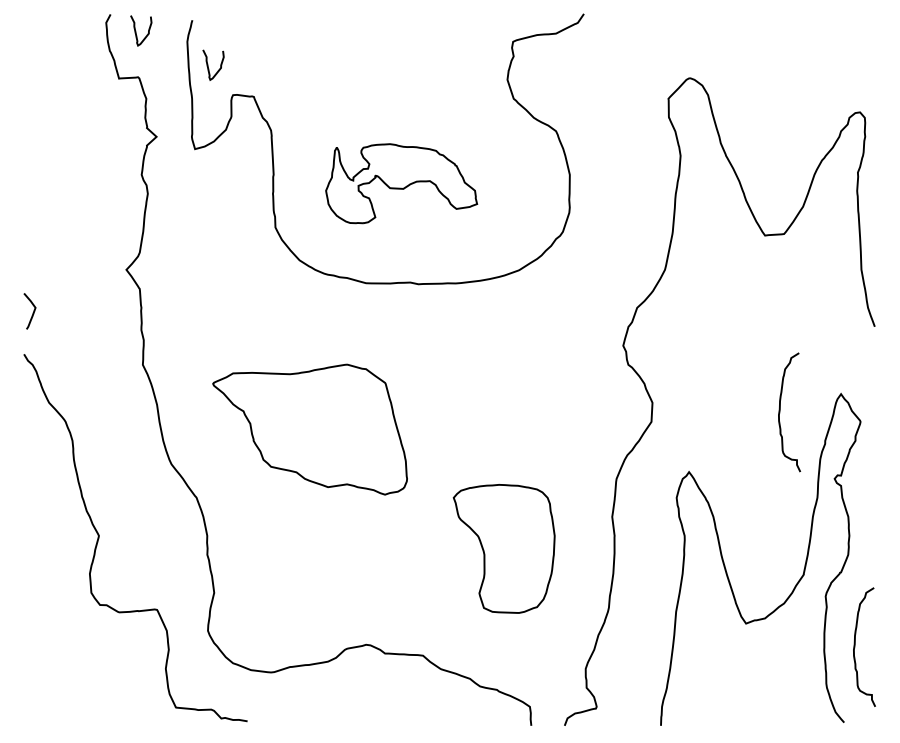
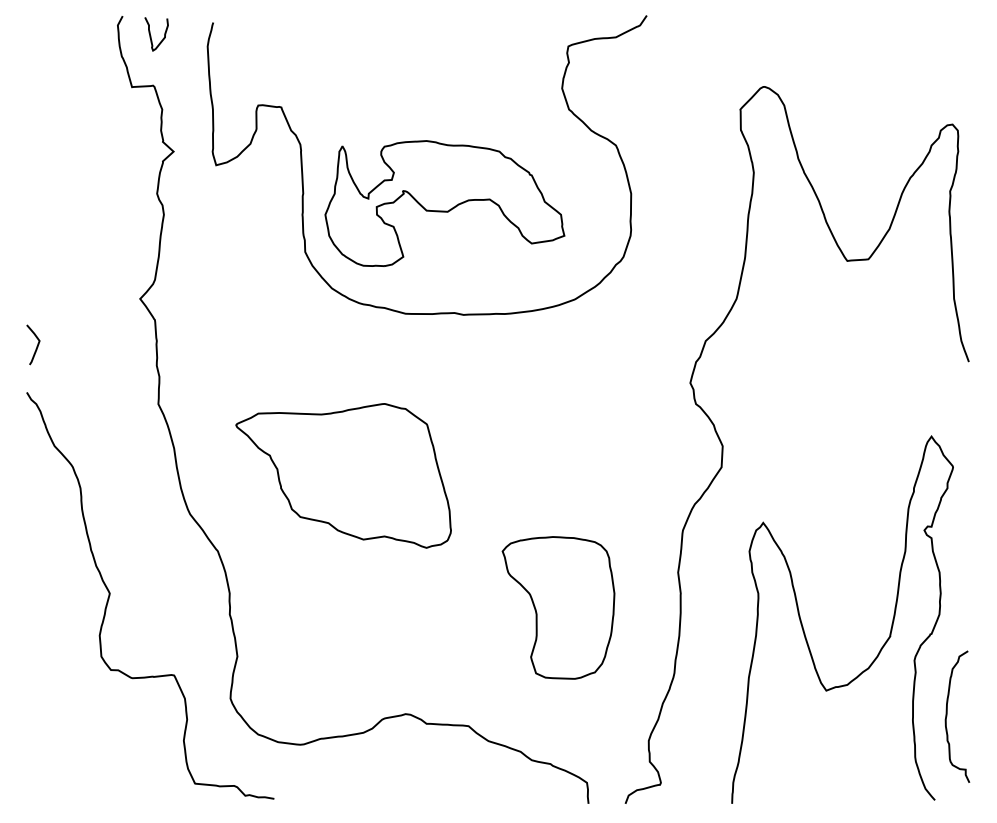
curve: (208, 66) -> (231, 73), removed
part: (401, 183) -> (444, 203), size x1.43
curve: (780, 412) -> (864, 456), removed

